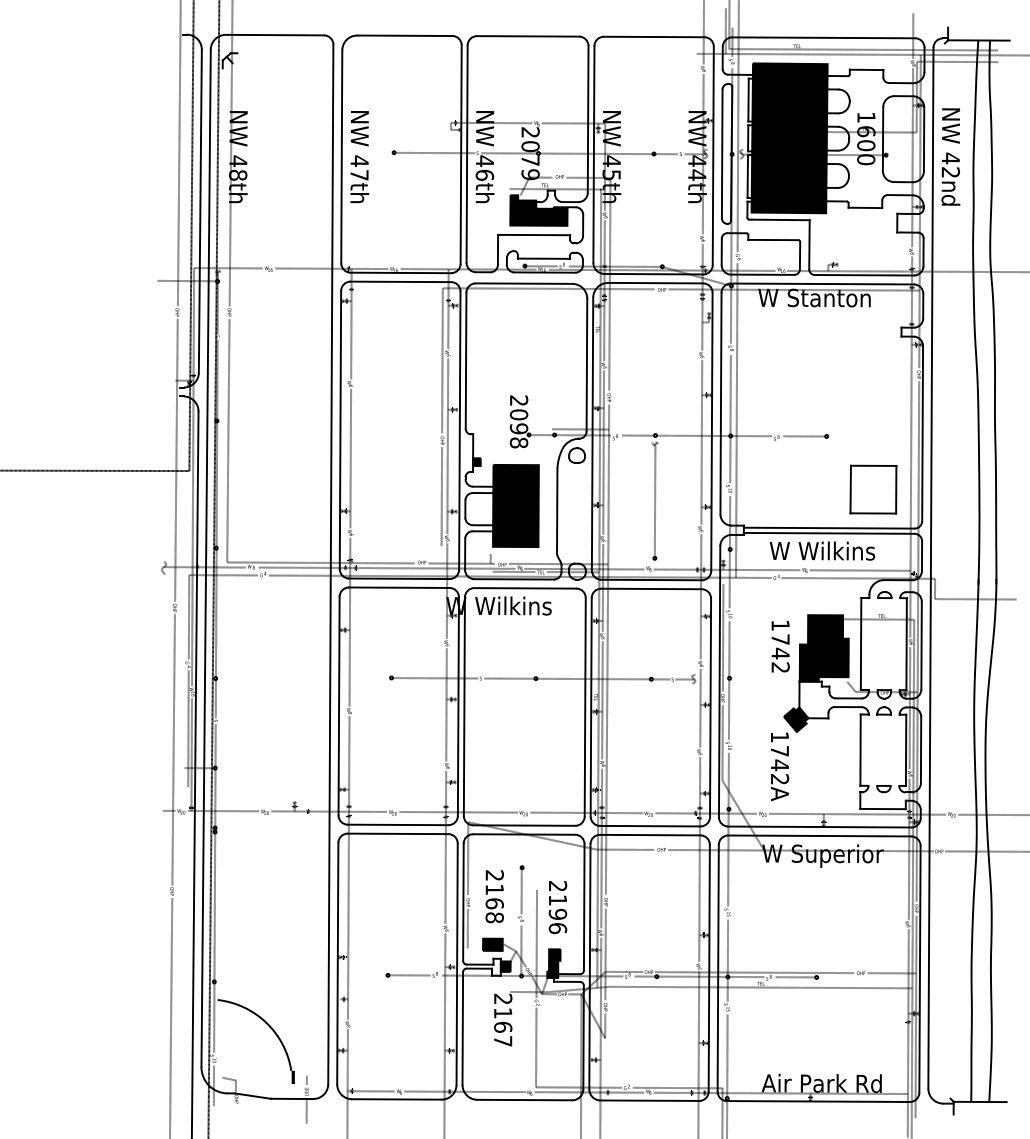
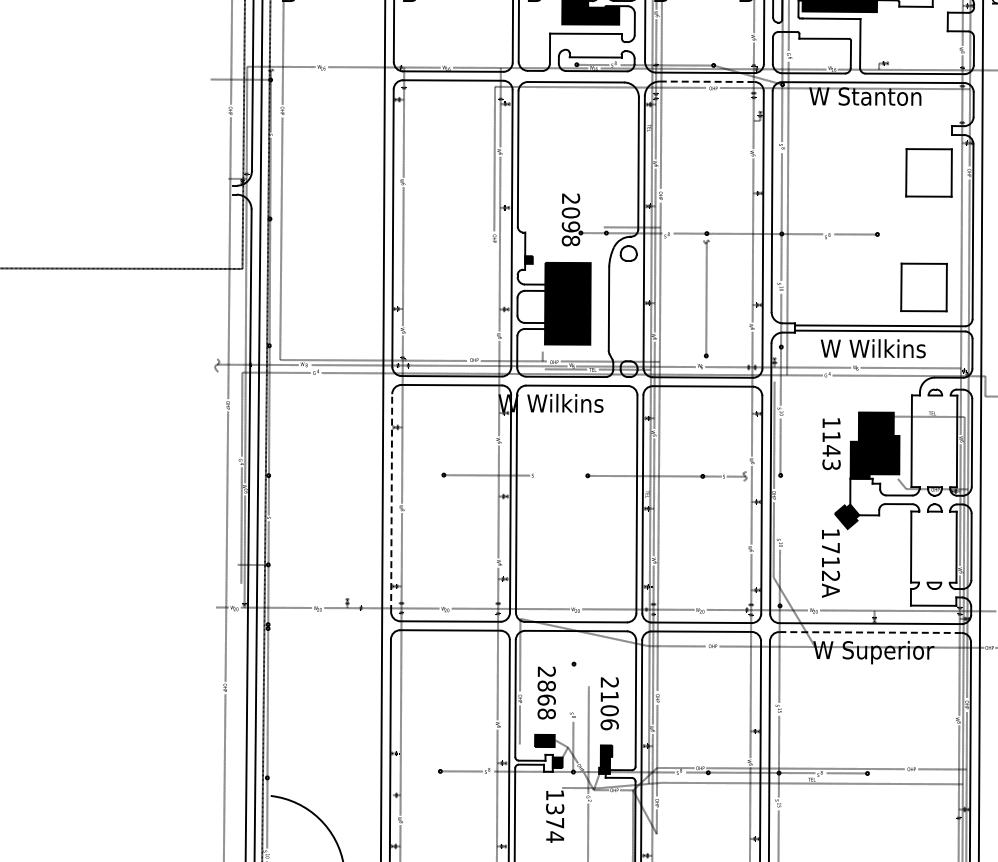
line: (655, 283) -> (706, 82), solid -> dashed
part: (878, 374) -> (929, 172), added
line: (441, 496) -> (493, 294), removed
text: (780, 653) -> (831, 450), 1742 -> 1143
line: (509, 678) -> (561, 475), removed
line: (339, 705) -> (392, 502), solid -> dashed
line: (728, 709) -> (779, 506), removed
text: (779, 765) -> (830, 562), 1742A -> 1712A
line: (819, 835) -> (870, 632), solid -> dashed
text: (494, 889) -> (546, 685), 2168 -> 2868
line: (521, 891) -> (573, 687), removed
text: (557, 913) -> (609, 709), 2196 -> 2106
text: (503, 1020) -> (555, 816), 2167 -> 1374

